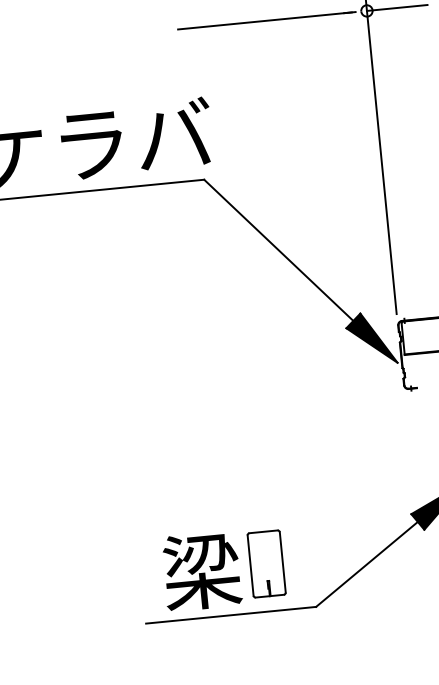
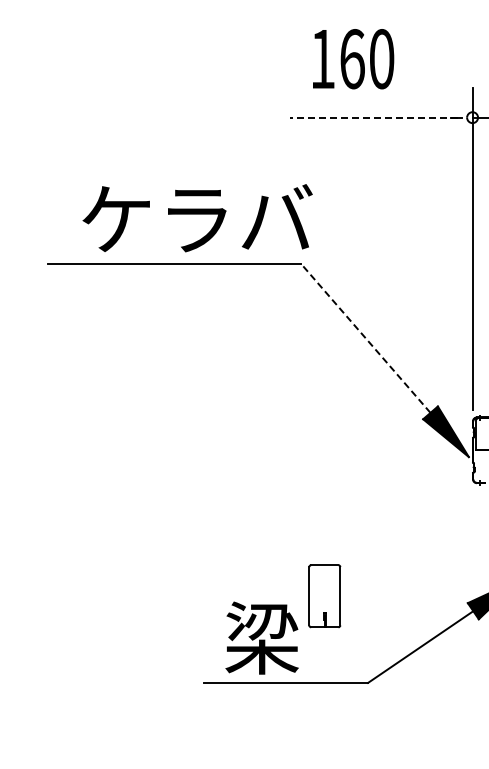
line: (265, 20) -> (374, 117), solid -> dashed
line: (278, 250) -> (365, 338), solid -> dashed
part: (266, 564) -> (324, 596), moved

